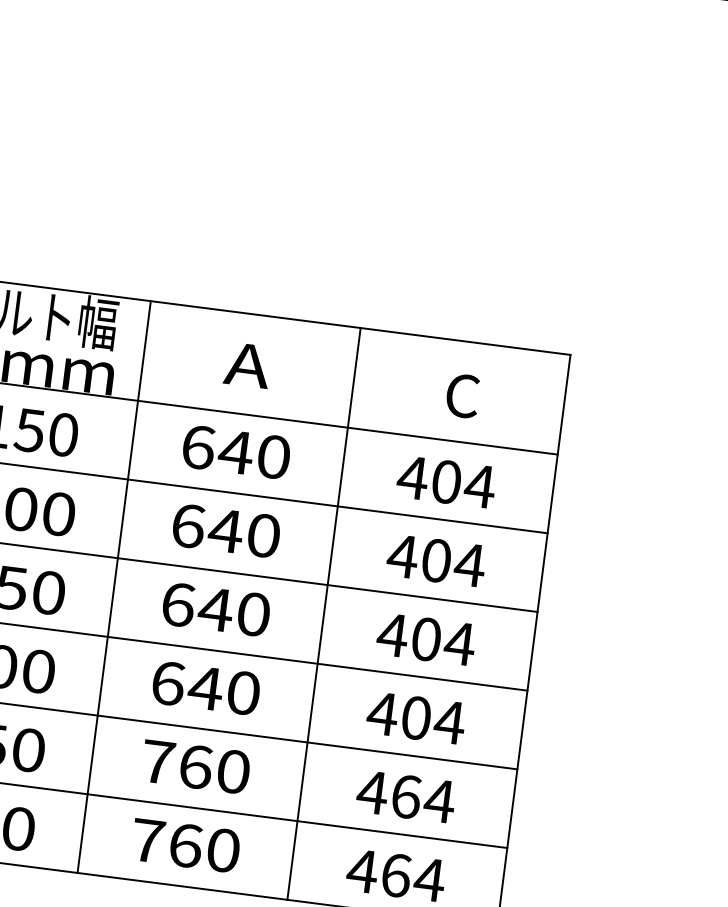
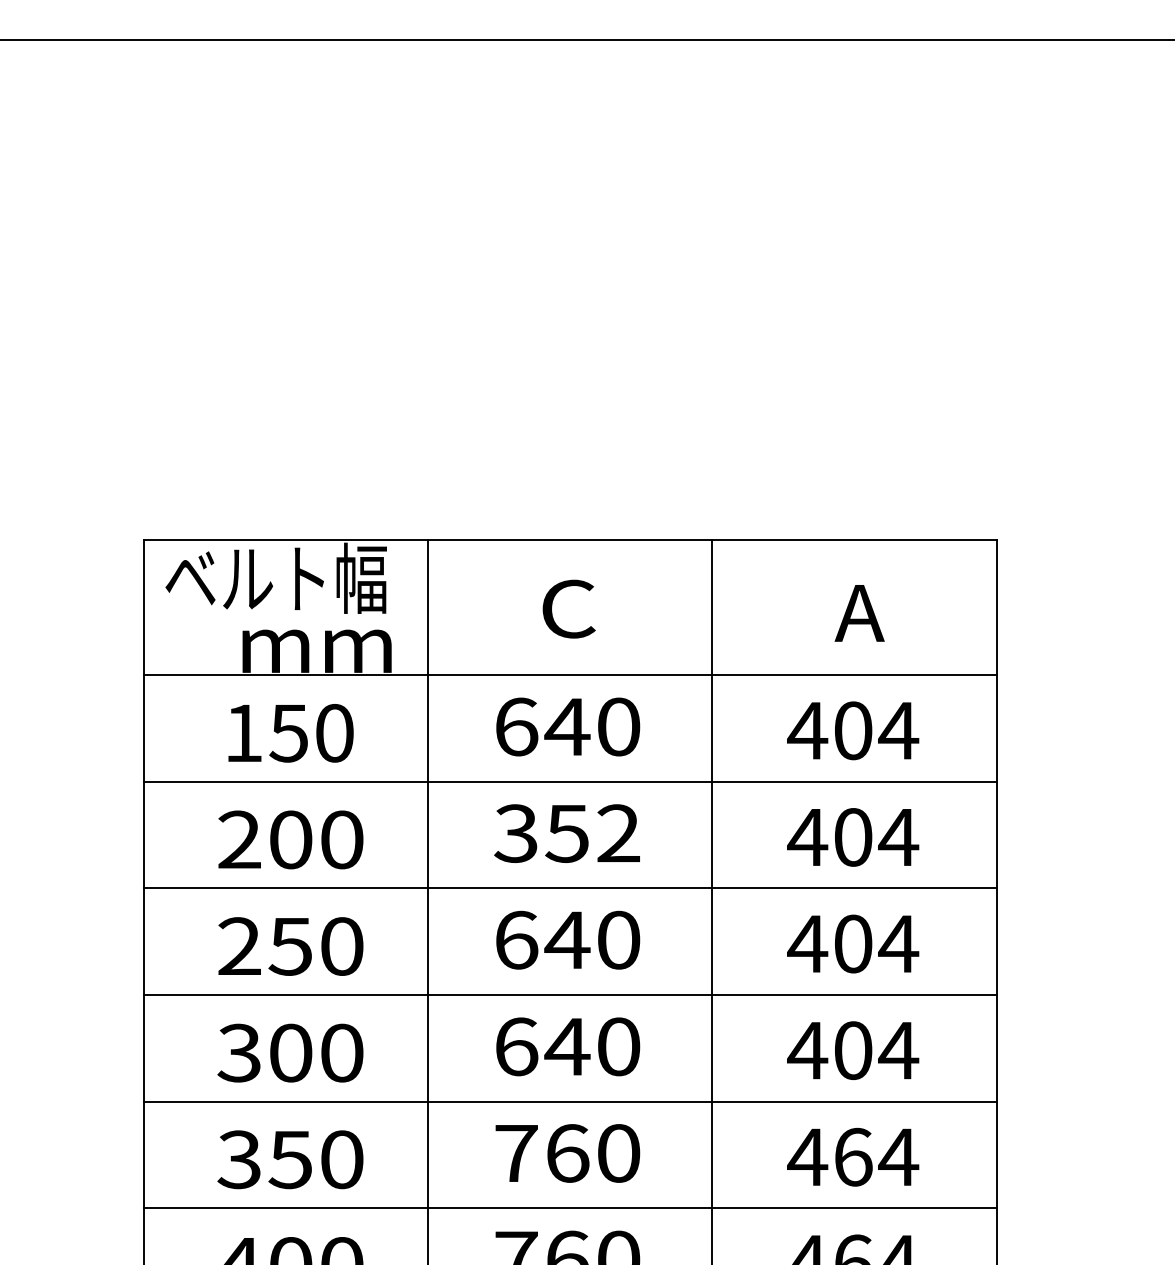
text: (247, 364) -> (567, 608), A -> C
text: (462, 396) -> (859, 613), C -> A
text: (225, 530) -> (567, 833), 640 -> 352

